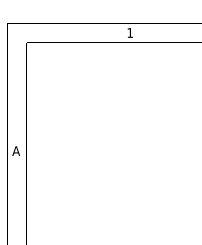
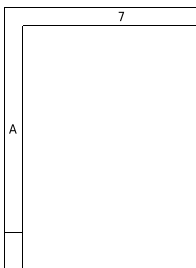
text: (129, 33) -> (120, 16), 1 -> 7

